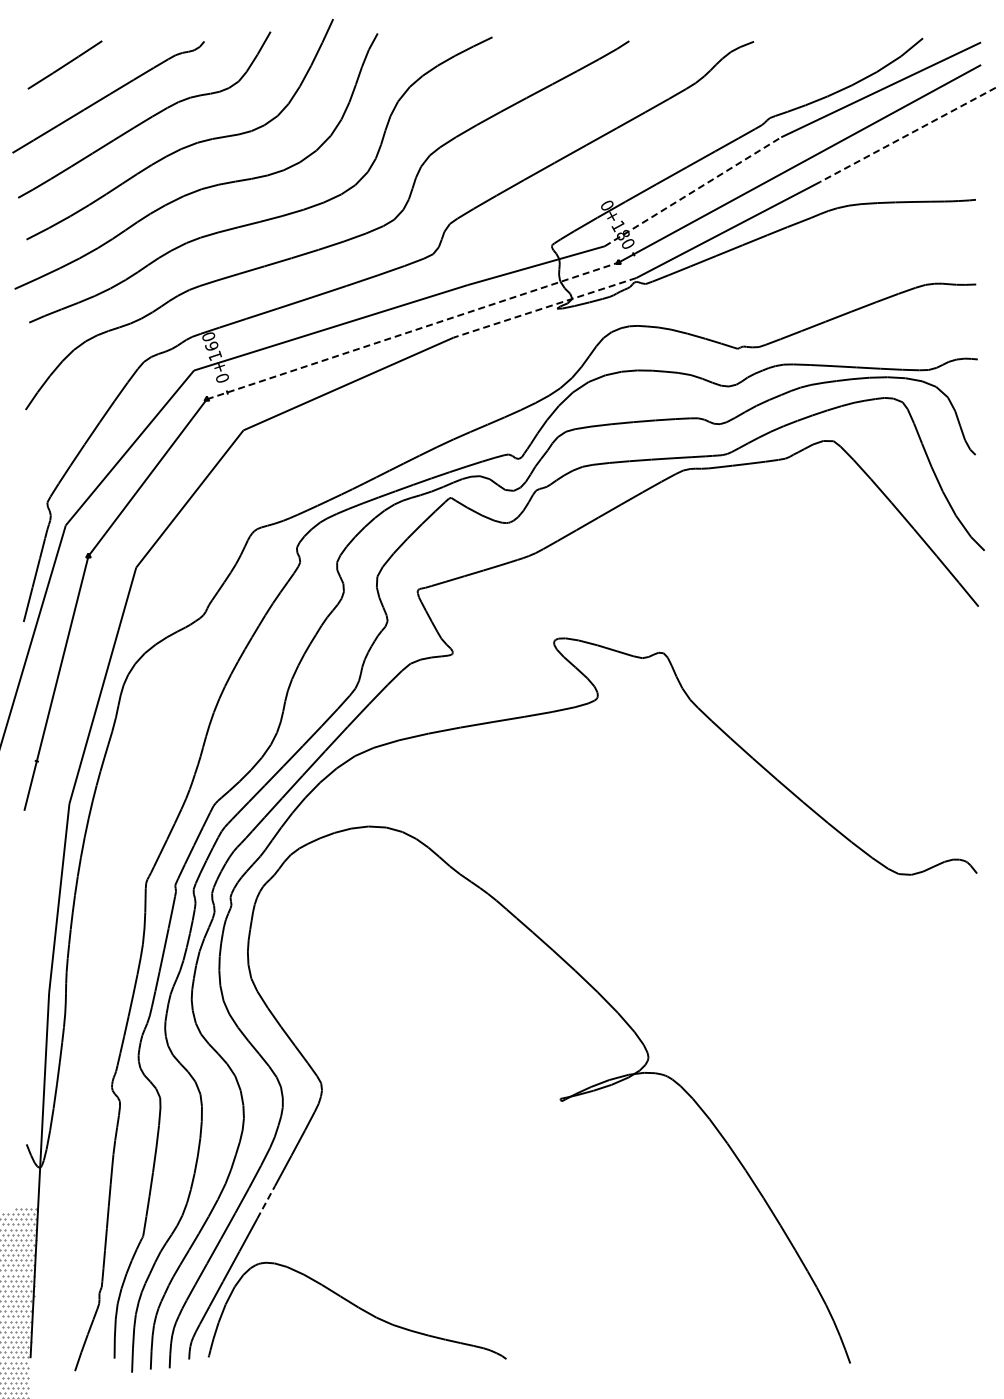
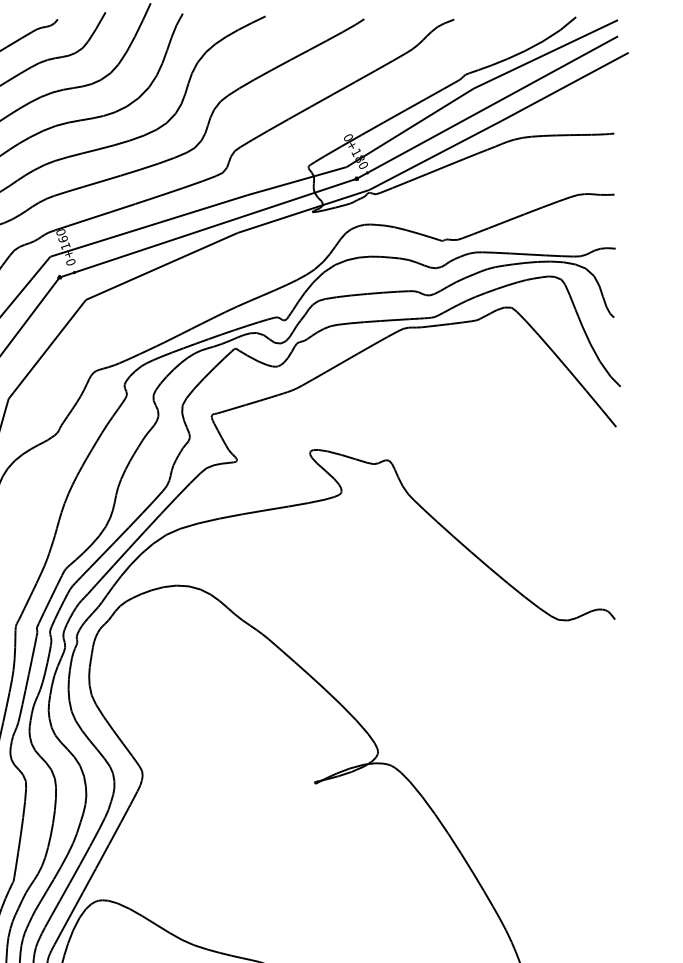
line: (907, 134) -> (564, 86), dashed -> solid
line: (692, 191) -> (409, 127), dashed -> solid
line: (544, 307) -> (303, 211), dashed -> solid
line: (412, 330) -> (207, 227), dashed -> solid
line: (266, 1202) -> (102, 856), dashed -> solid

